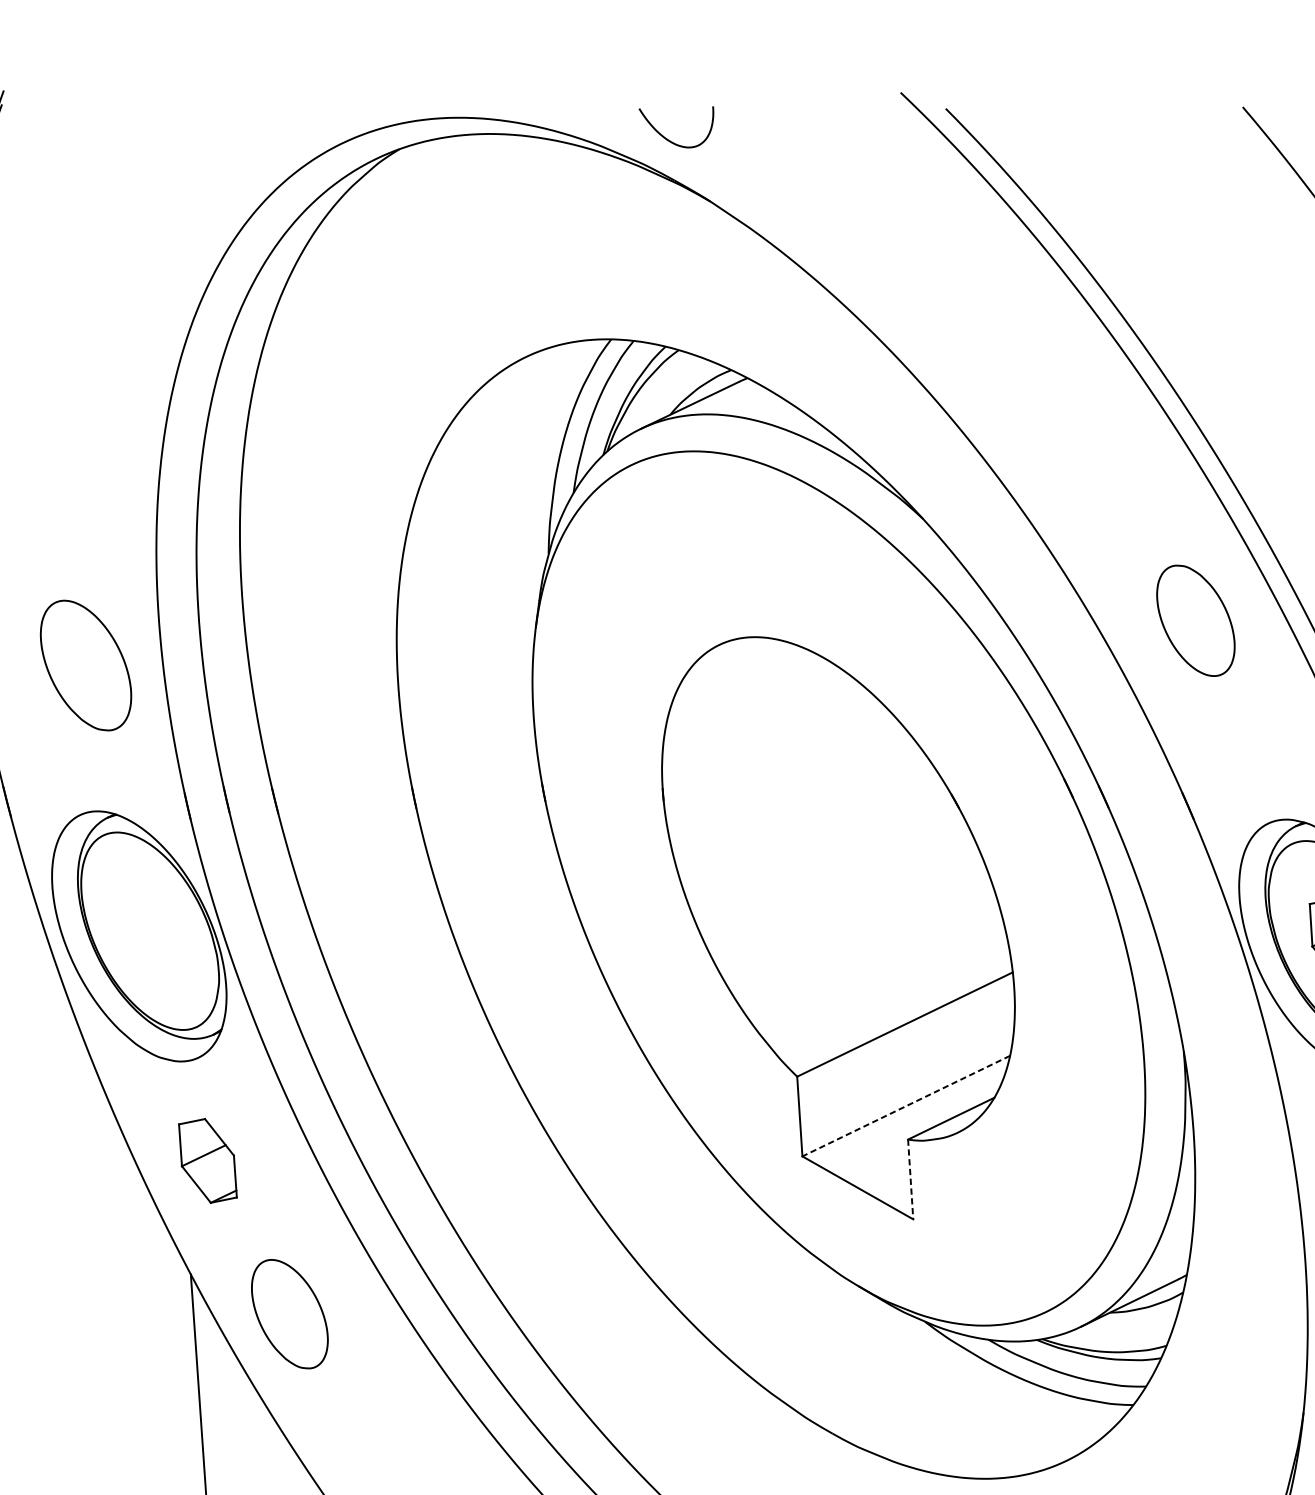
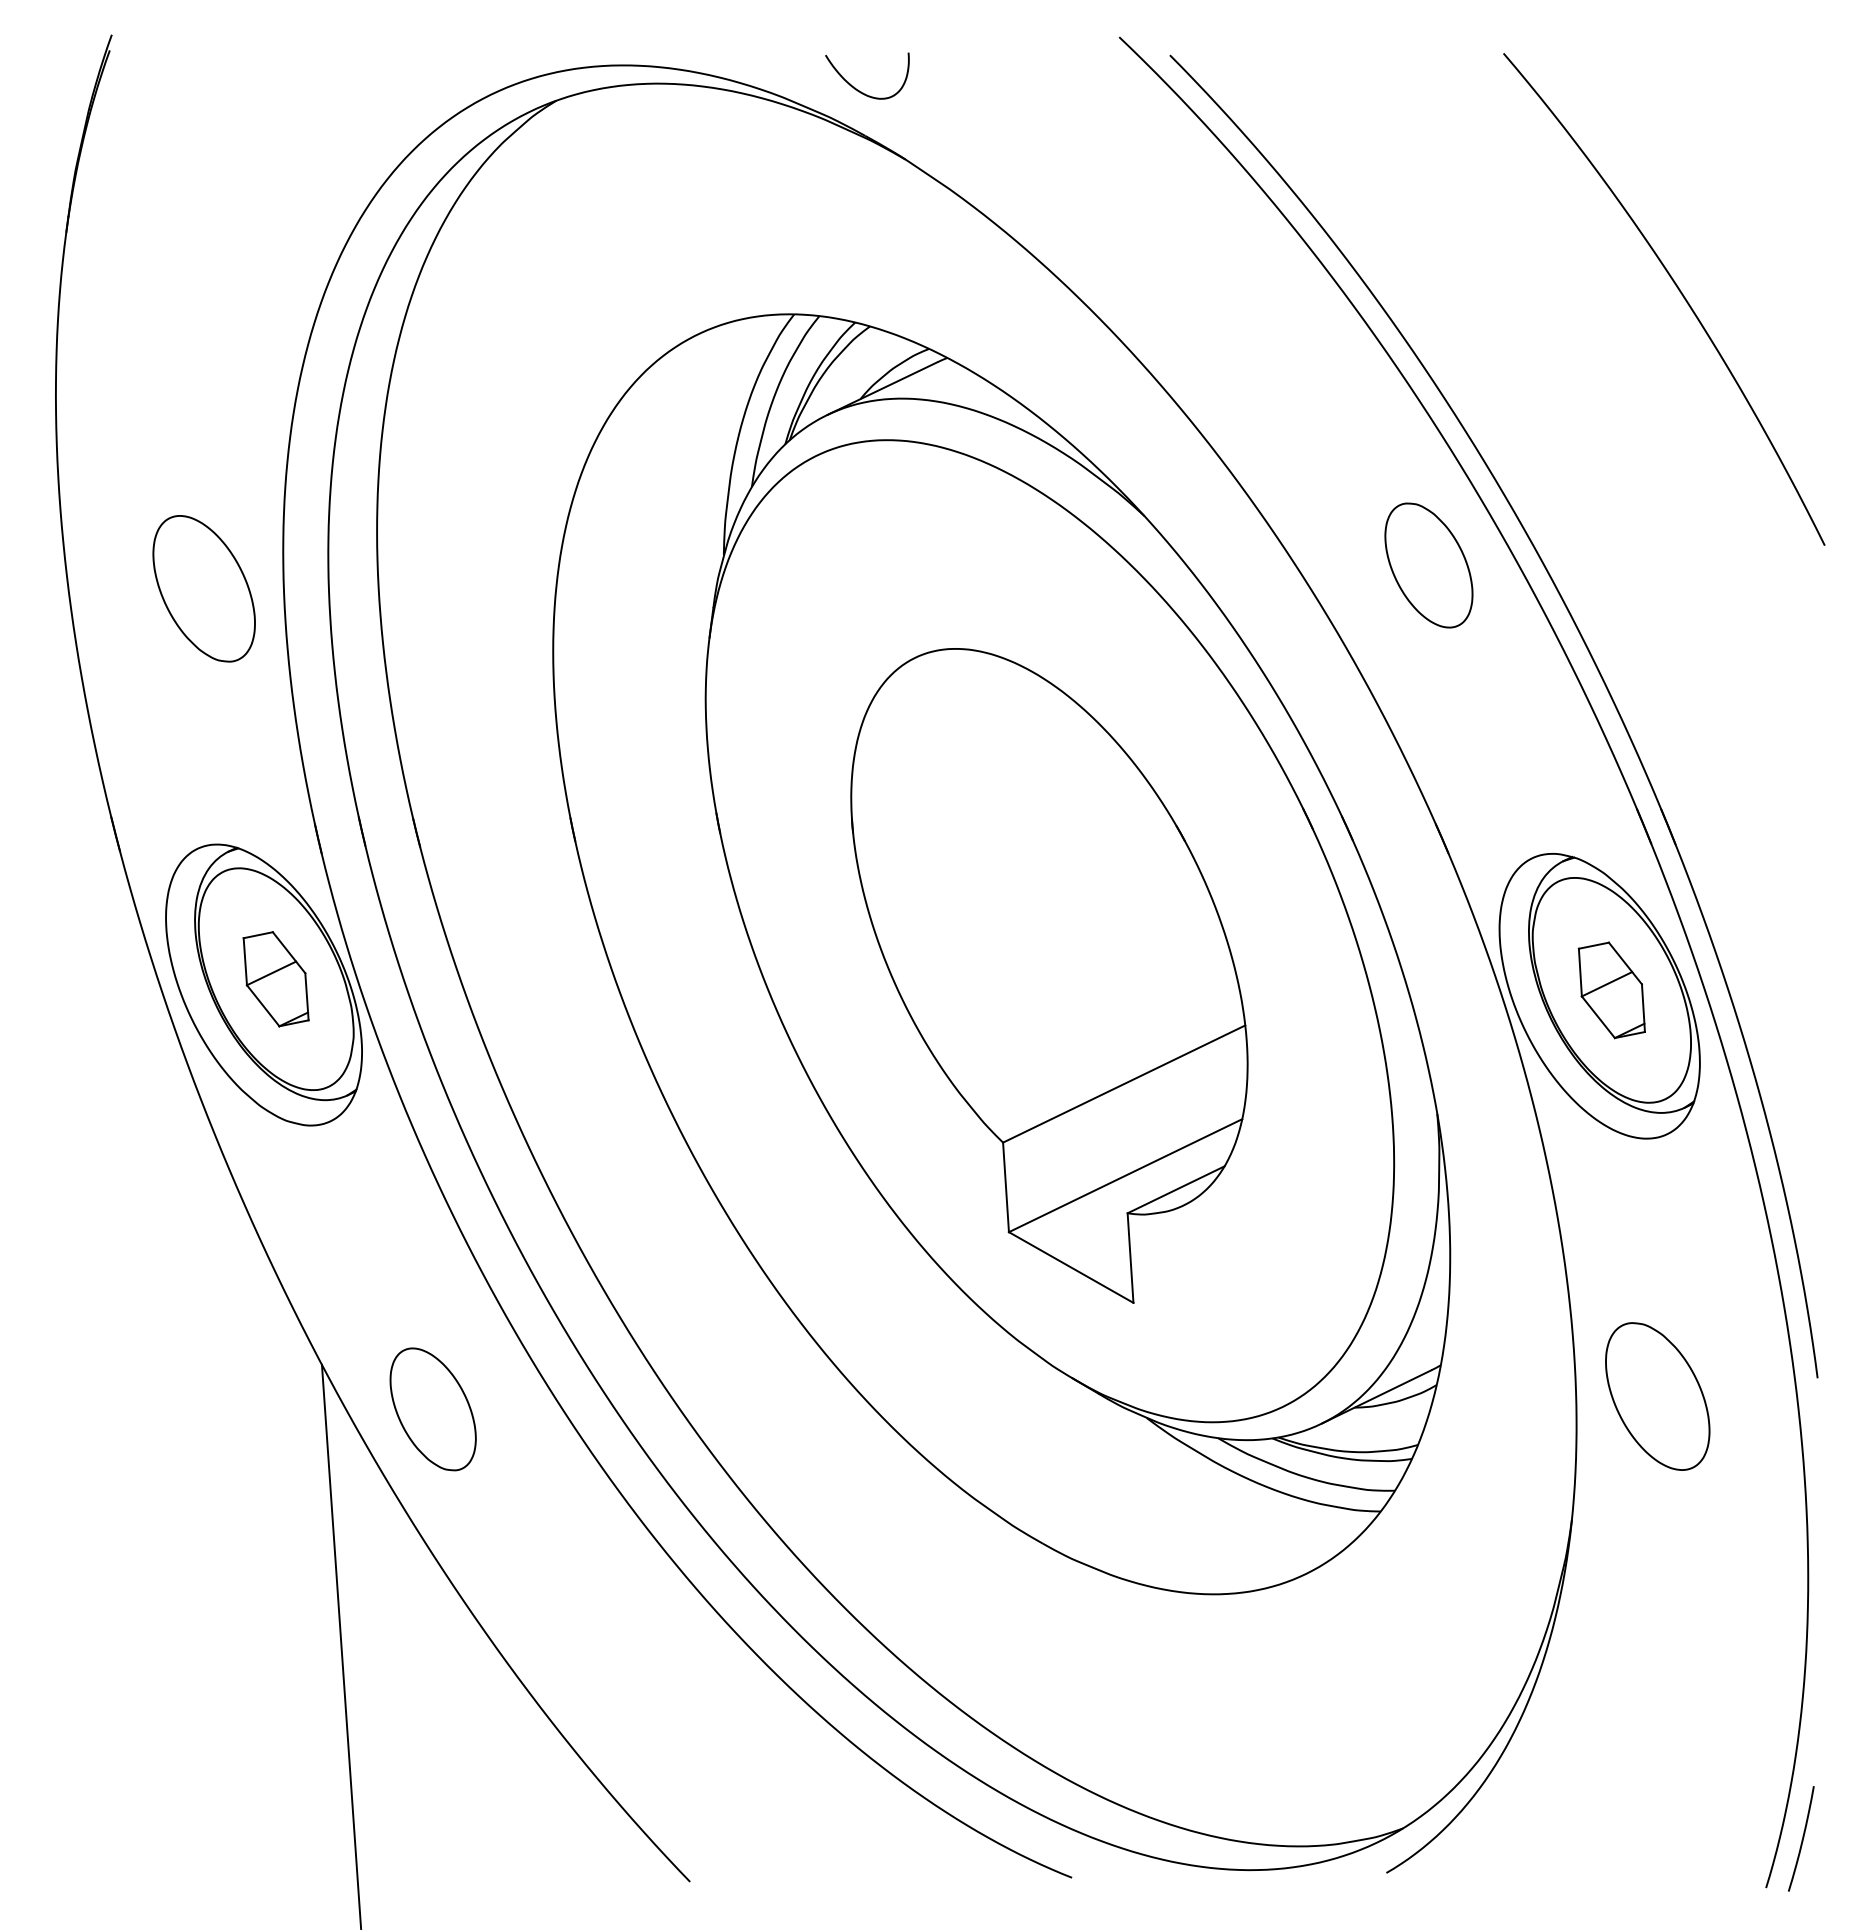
part: (1195, 620) -> (1428, 565), moved
part: (85, 665) -> (203, 588), moved
line: (906, 1105) -> (1125, 1175), dashed -> solid
part: (207, 1161) -> (275, 979), moved
line: (910, 1179) -> (1130, 1258), dashed -> solid

